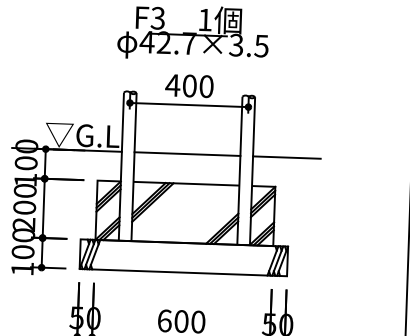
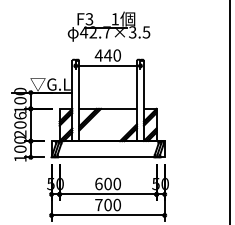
text: (190, 85) -> (108, 55), 400 -> 440
line: (188, 153) -> (108, 92), removed
line: (285, 157) -> (161, 92), removed
text: (25, 190) -> (20, 115), 200 -> 206

